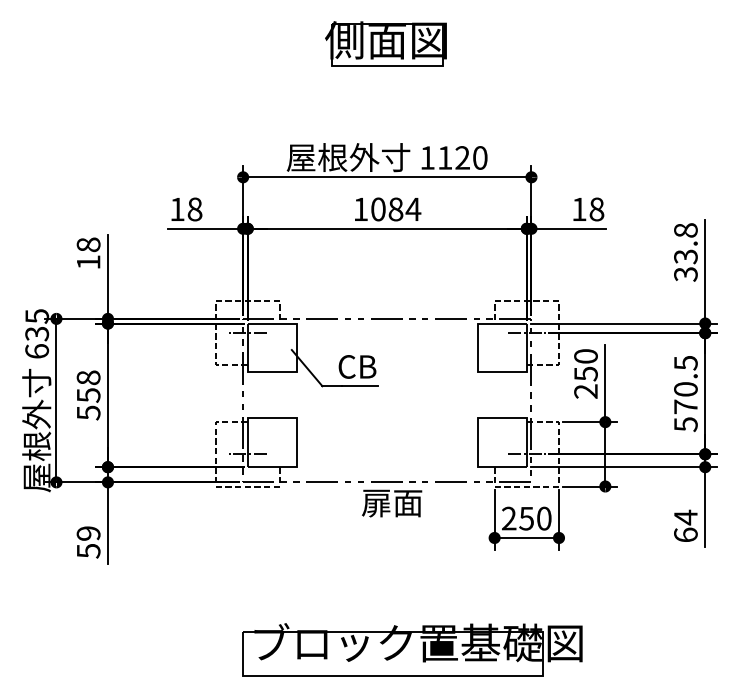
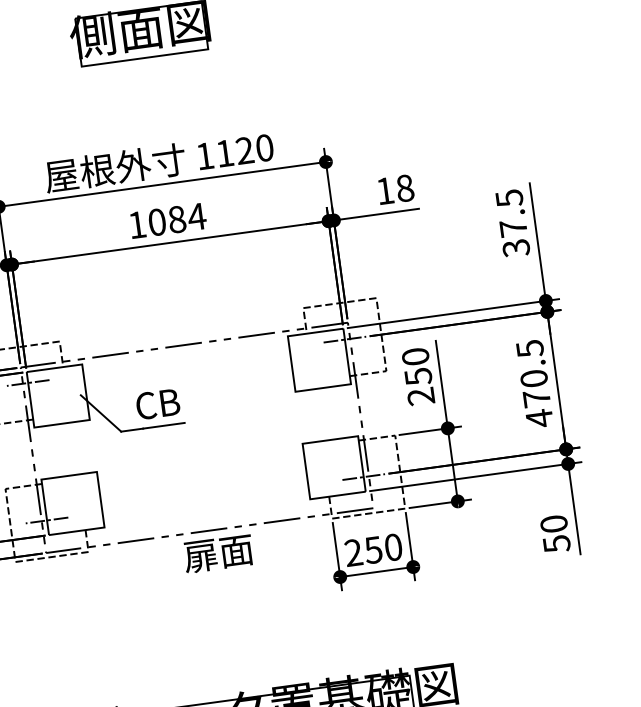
text: (685, 243) -> (511, 213), 33.8 -> 37.5
text: (685, 424) -> (539, 418), 570.5 -> 470.5
text: (685, 525) -> (554, 533), 64 -> 50

